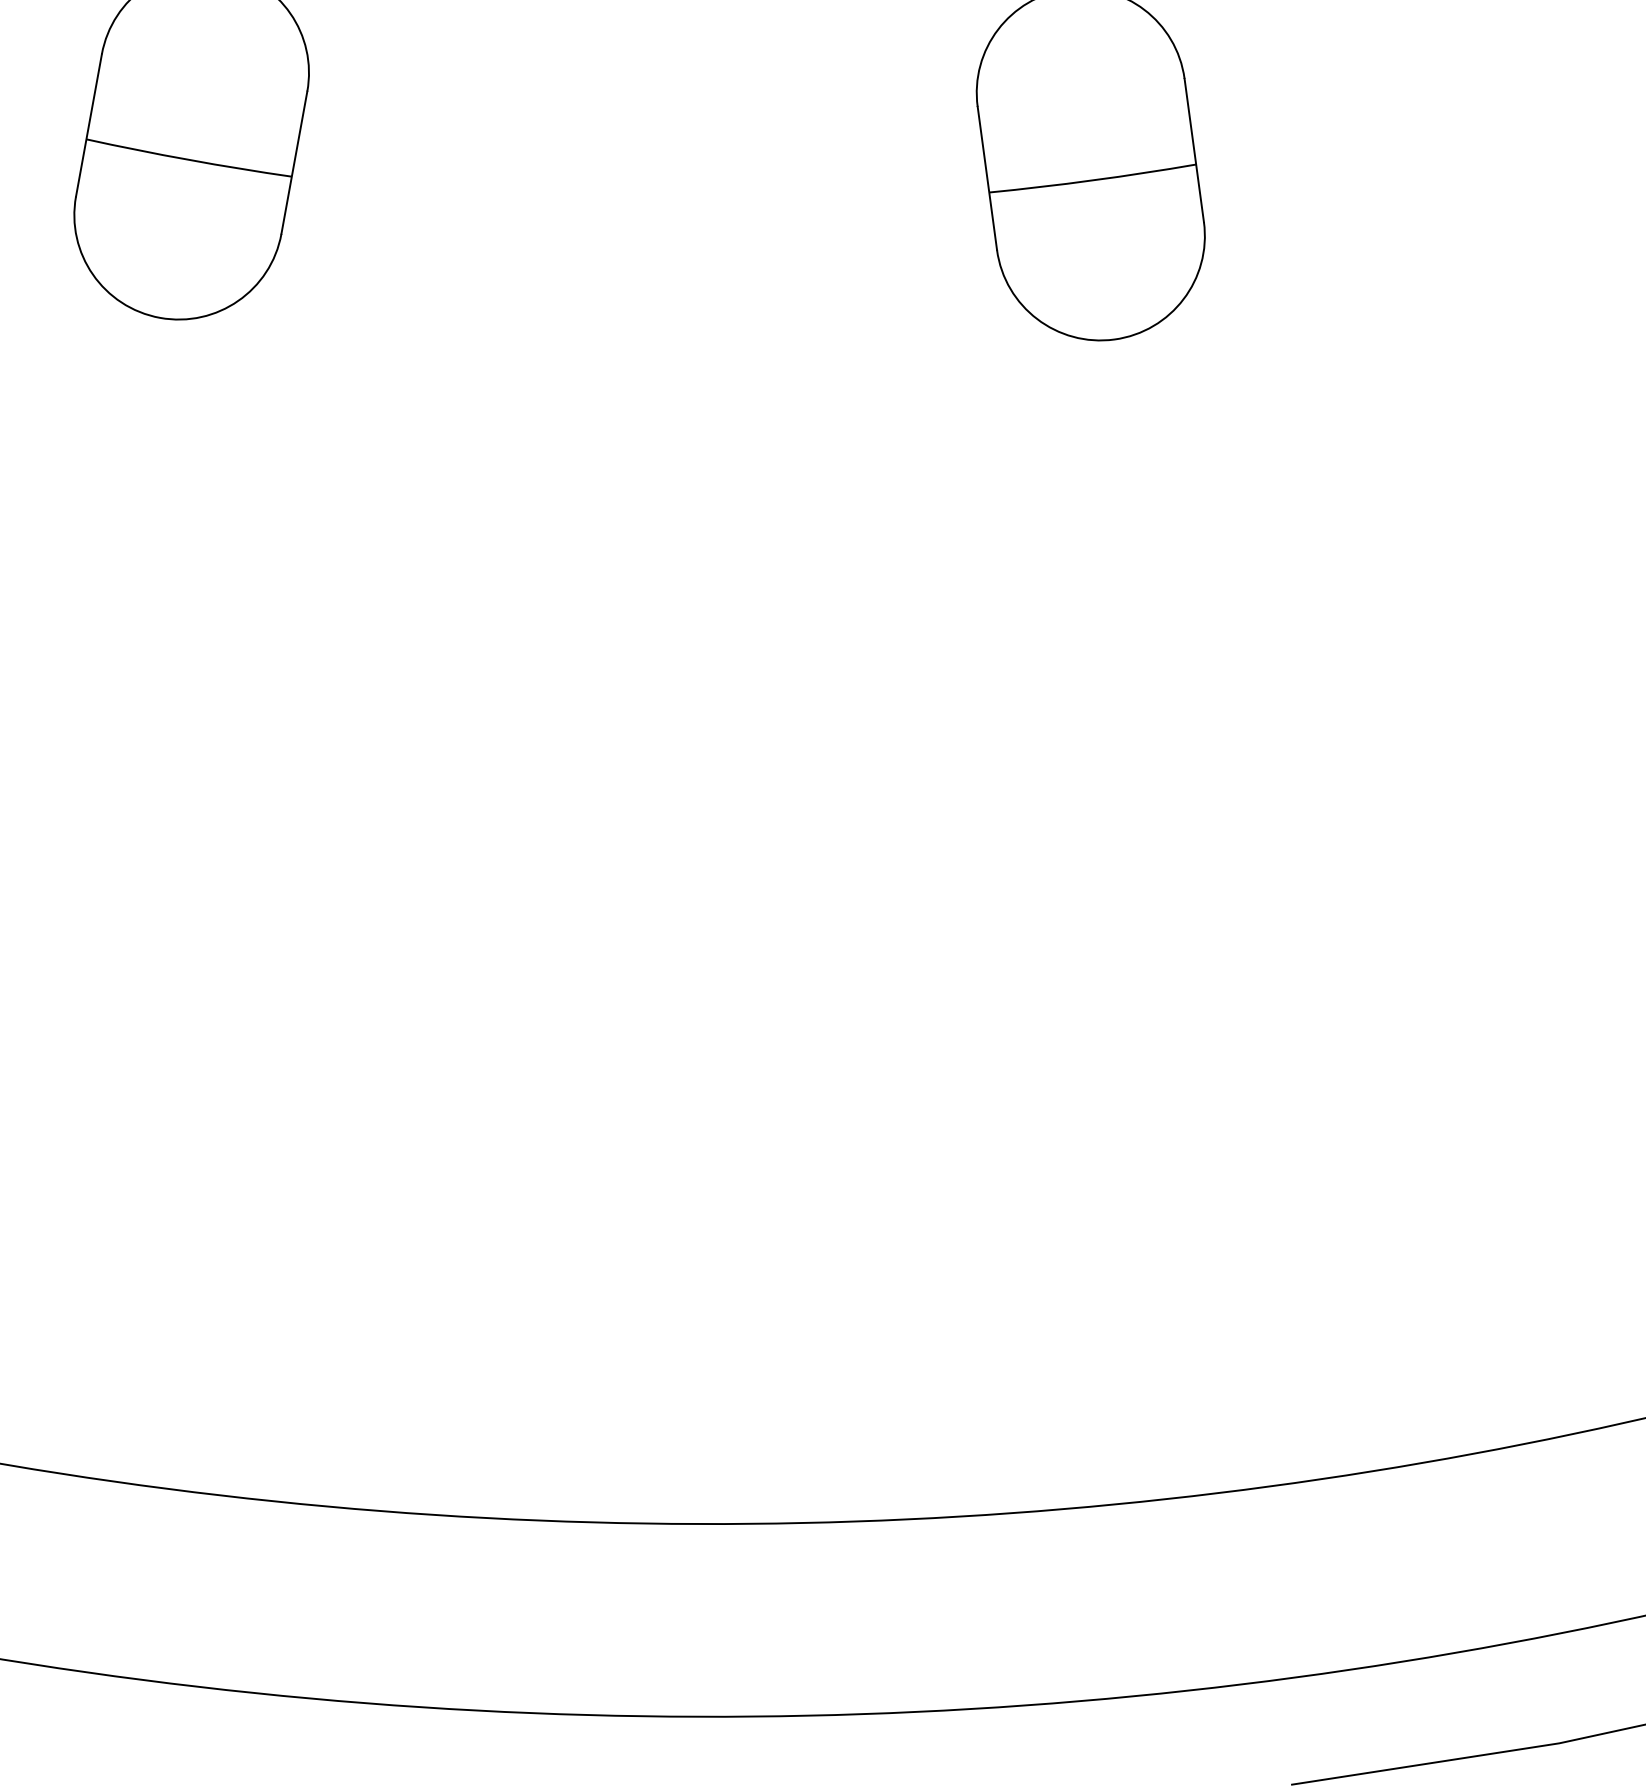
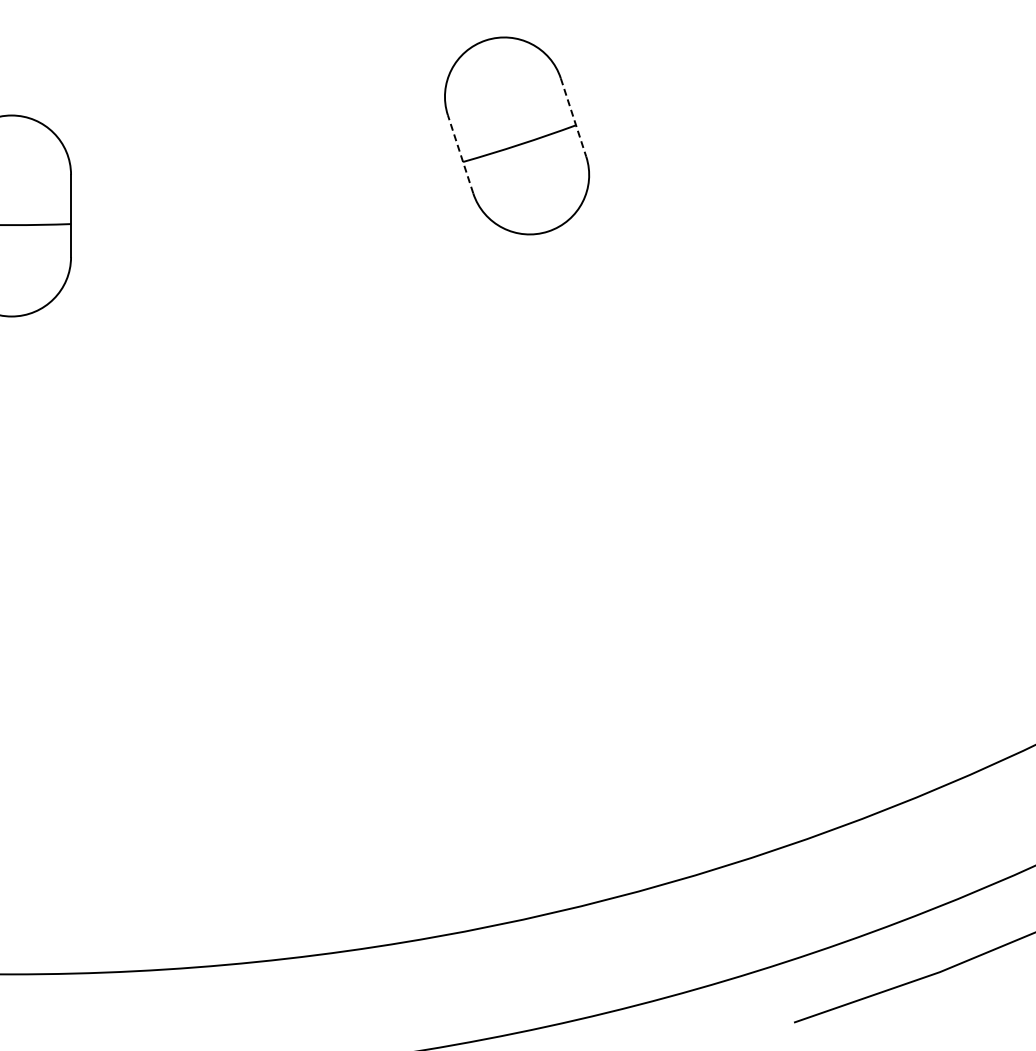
line: (1193, 151) -> (573, 118), solid -> dashed
line: (987, 176) -> (460, 153), solid -> dashed

